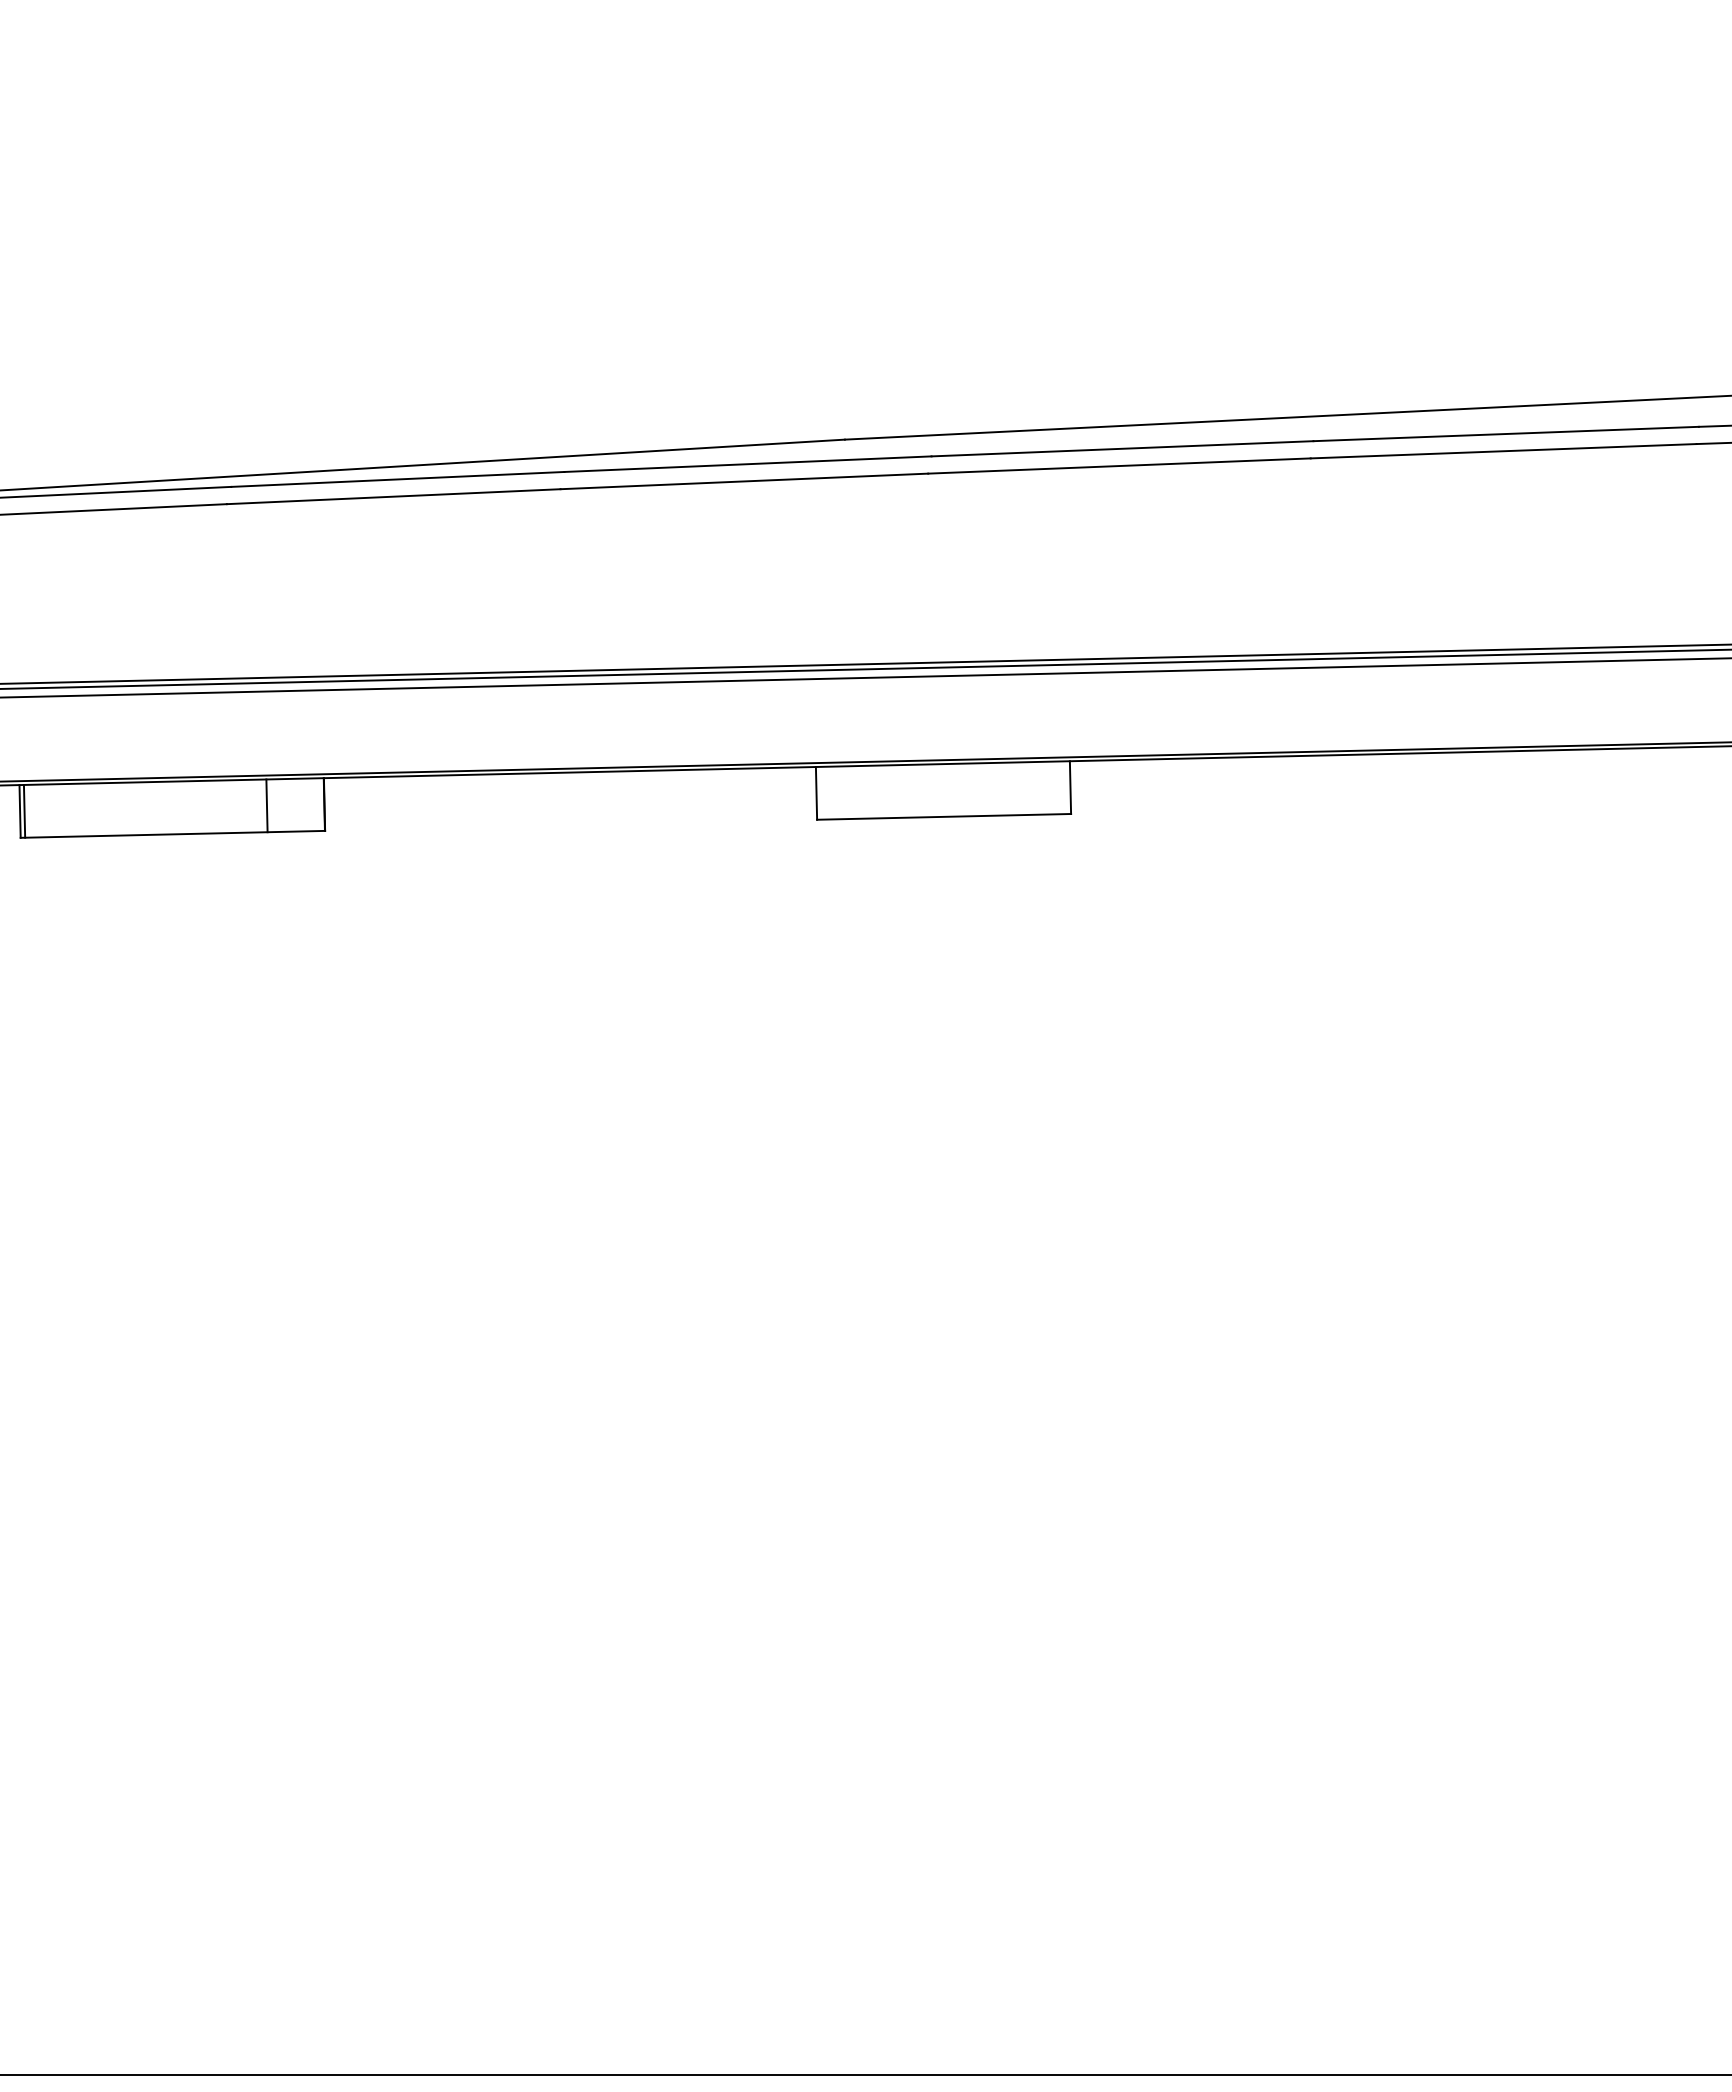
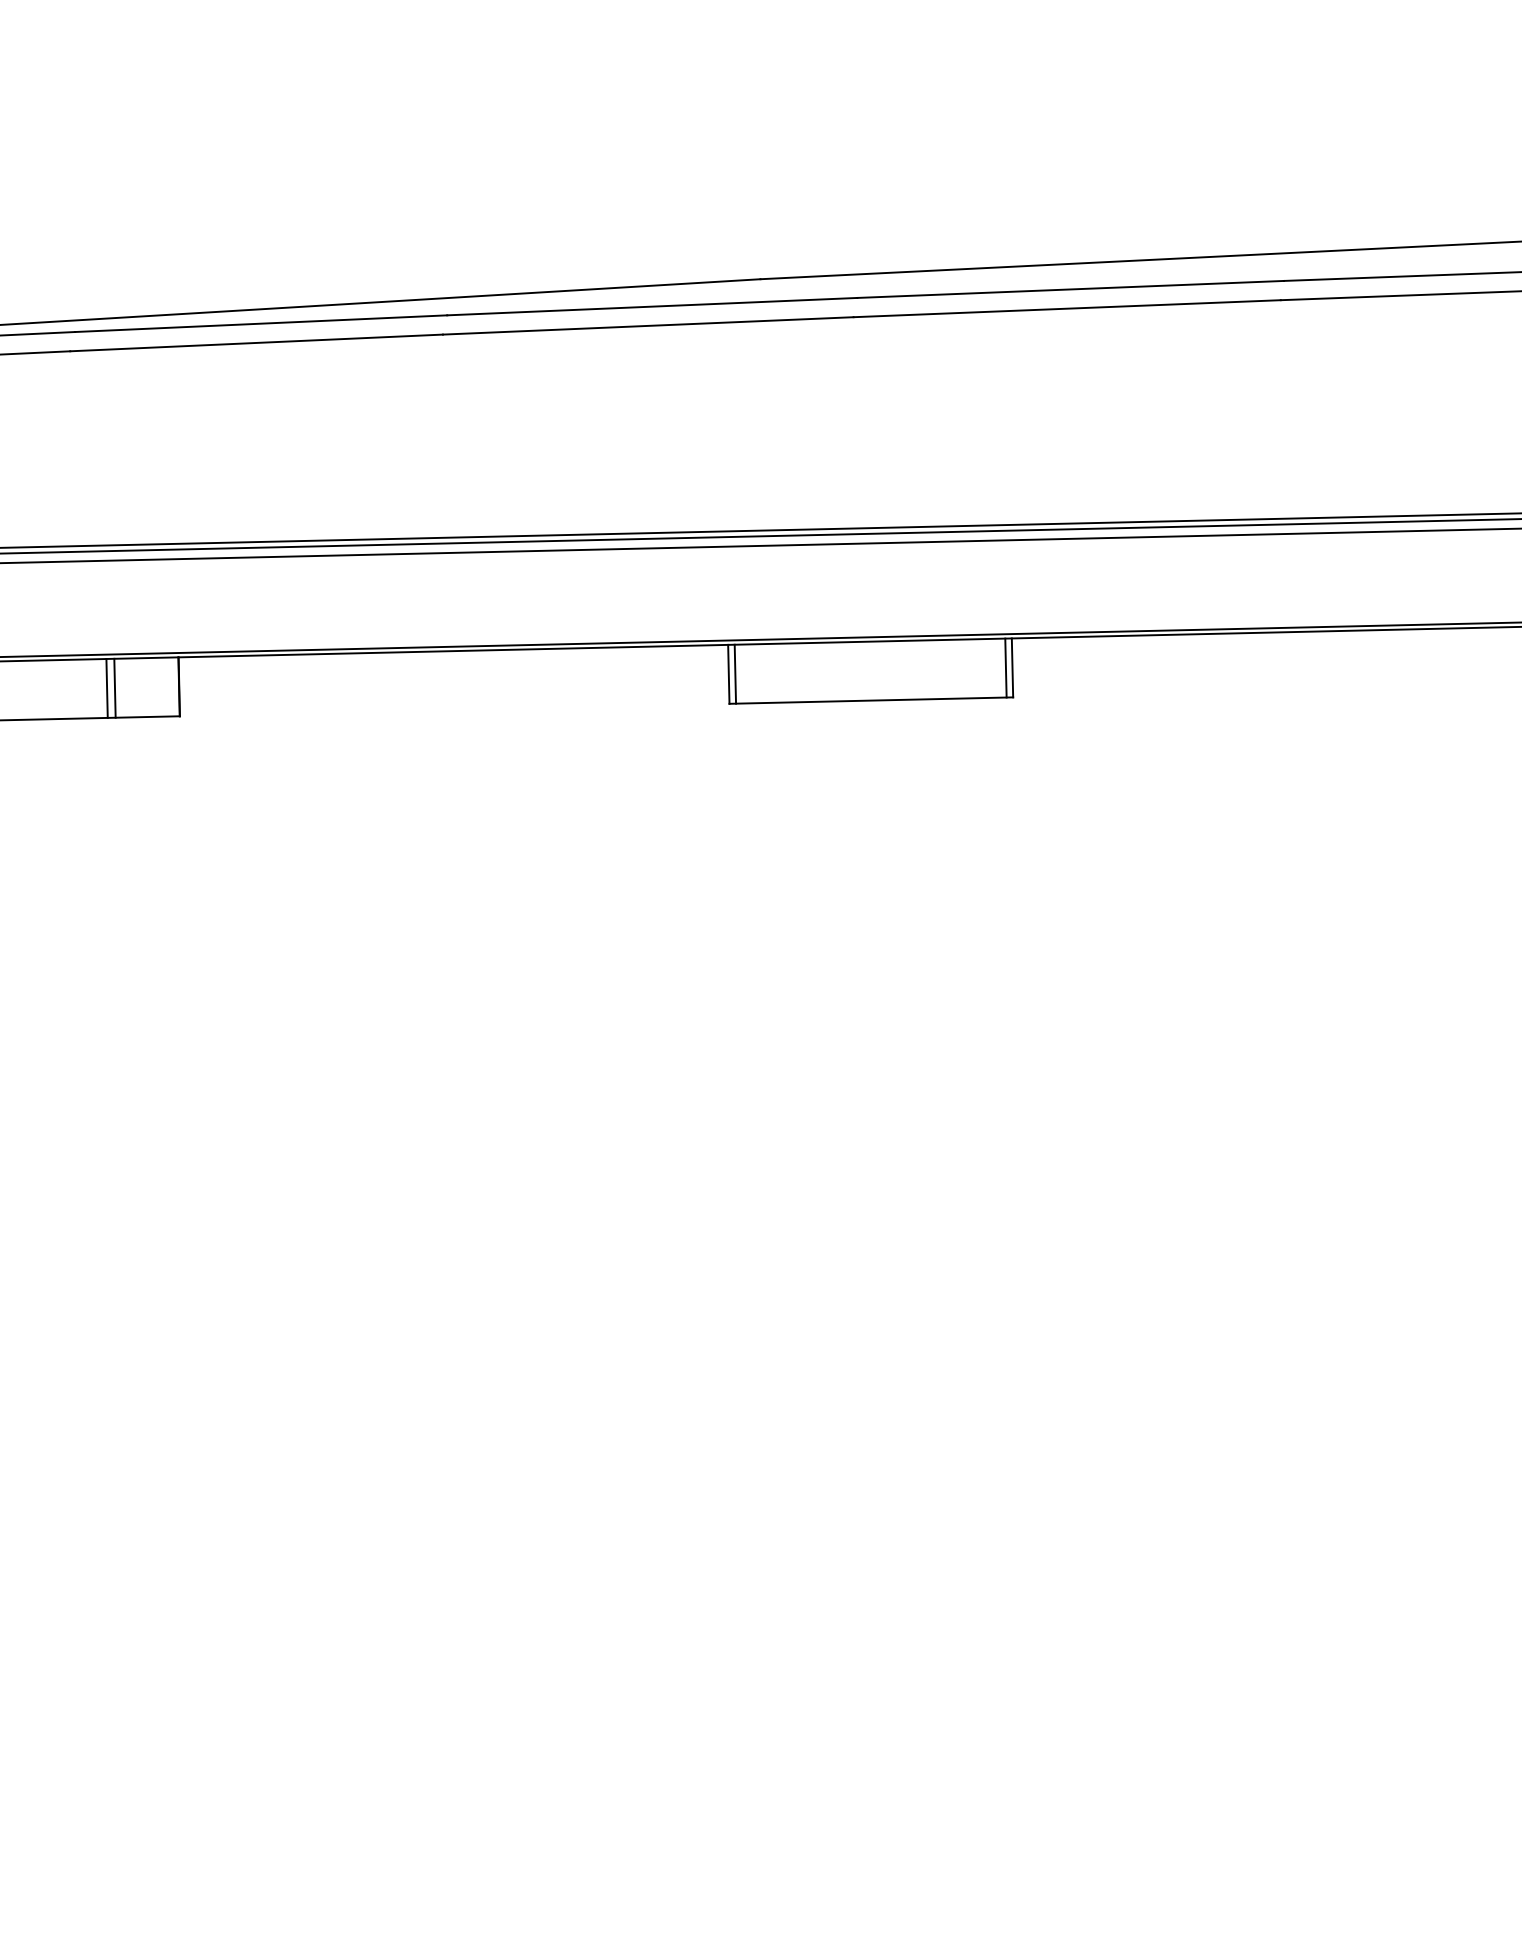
line: (1064, 787) -> (1005, 667), added
line: (821, 792) -> (734, 673), added
line: (259, 805) -> (106, 687), added

